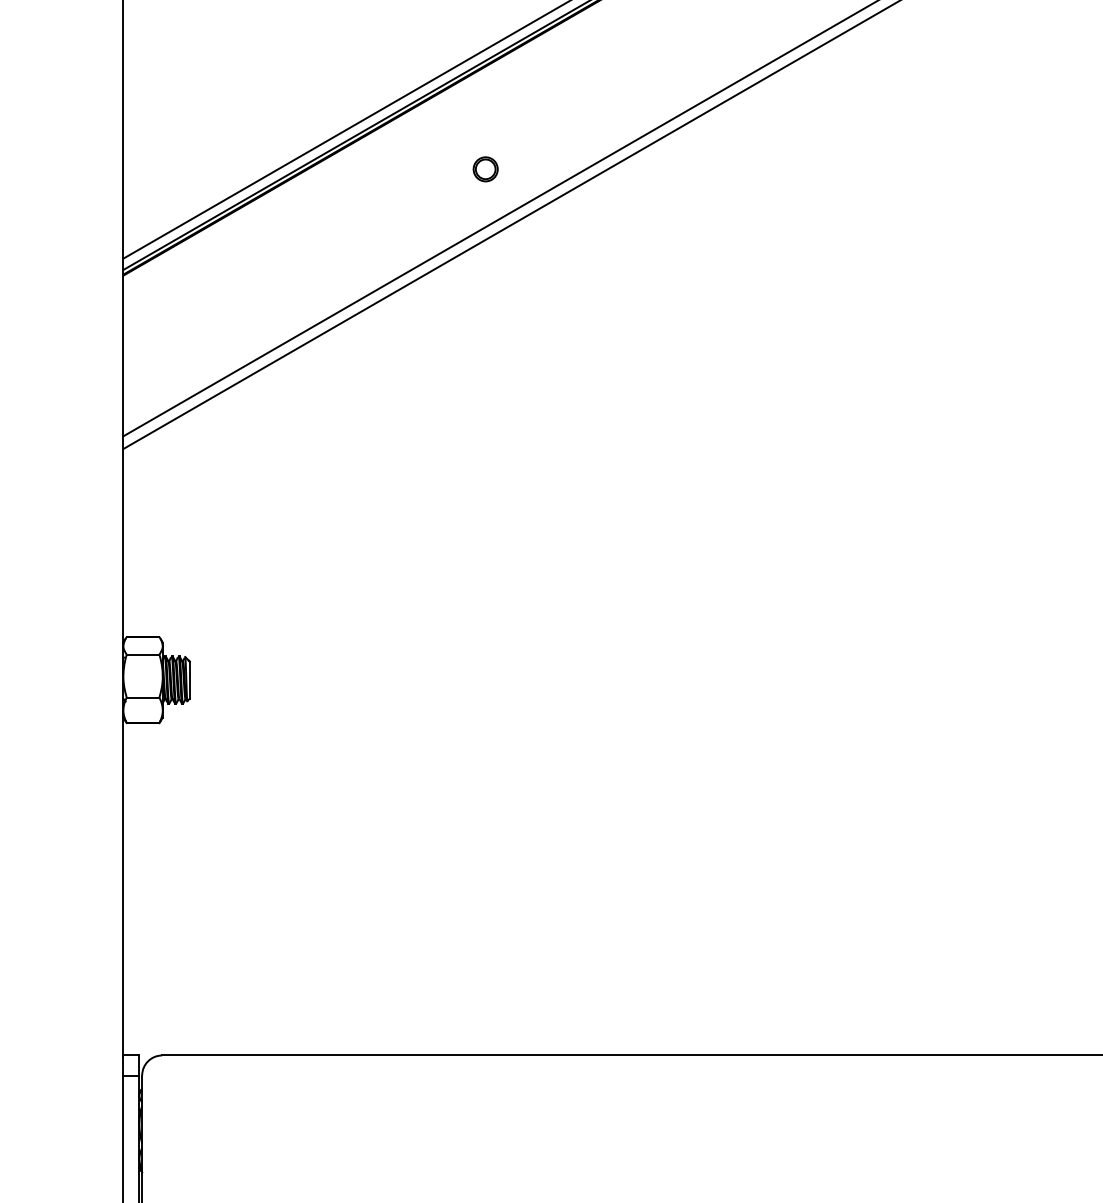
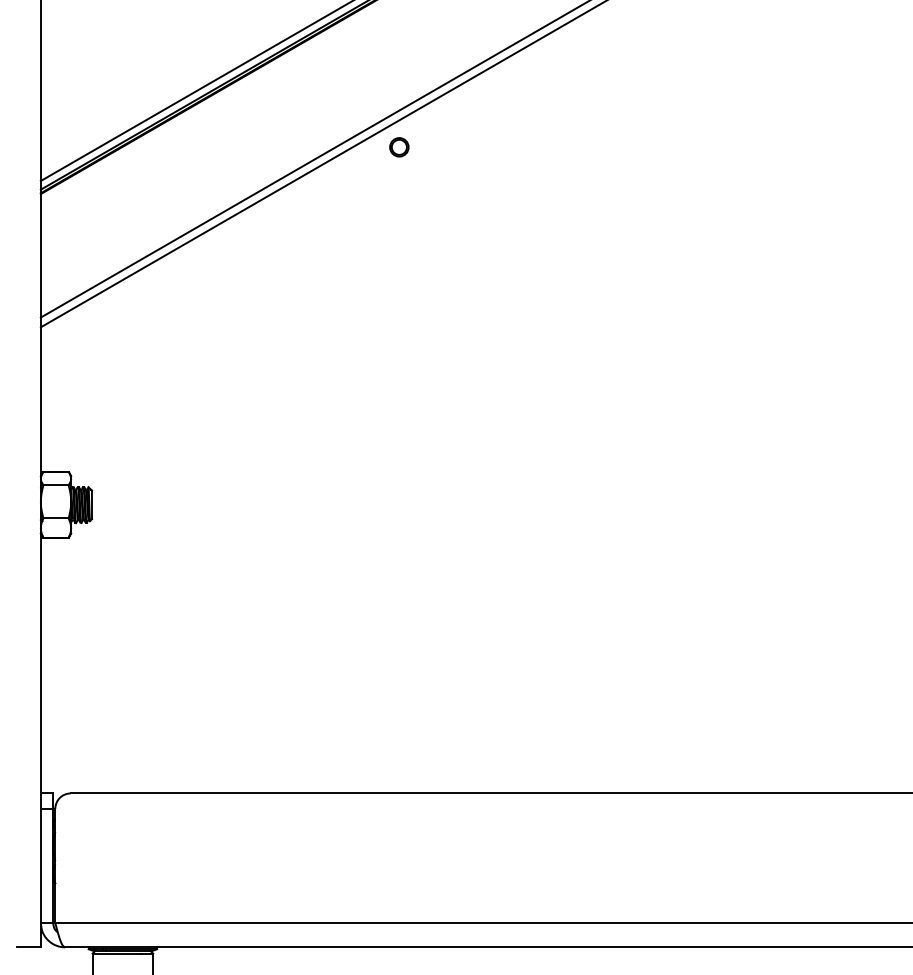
part: (485, 169) -> (399, 147), moved

